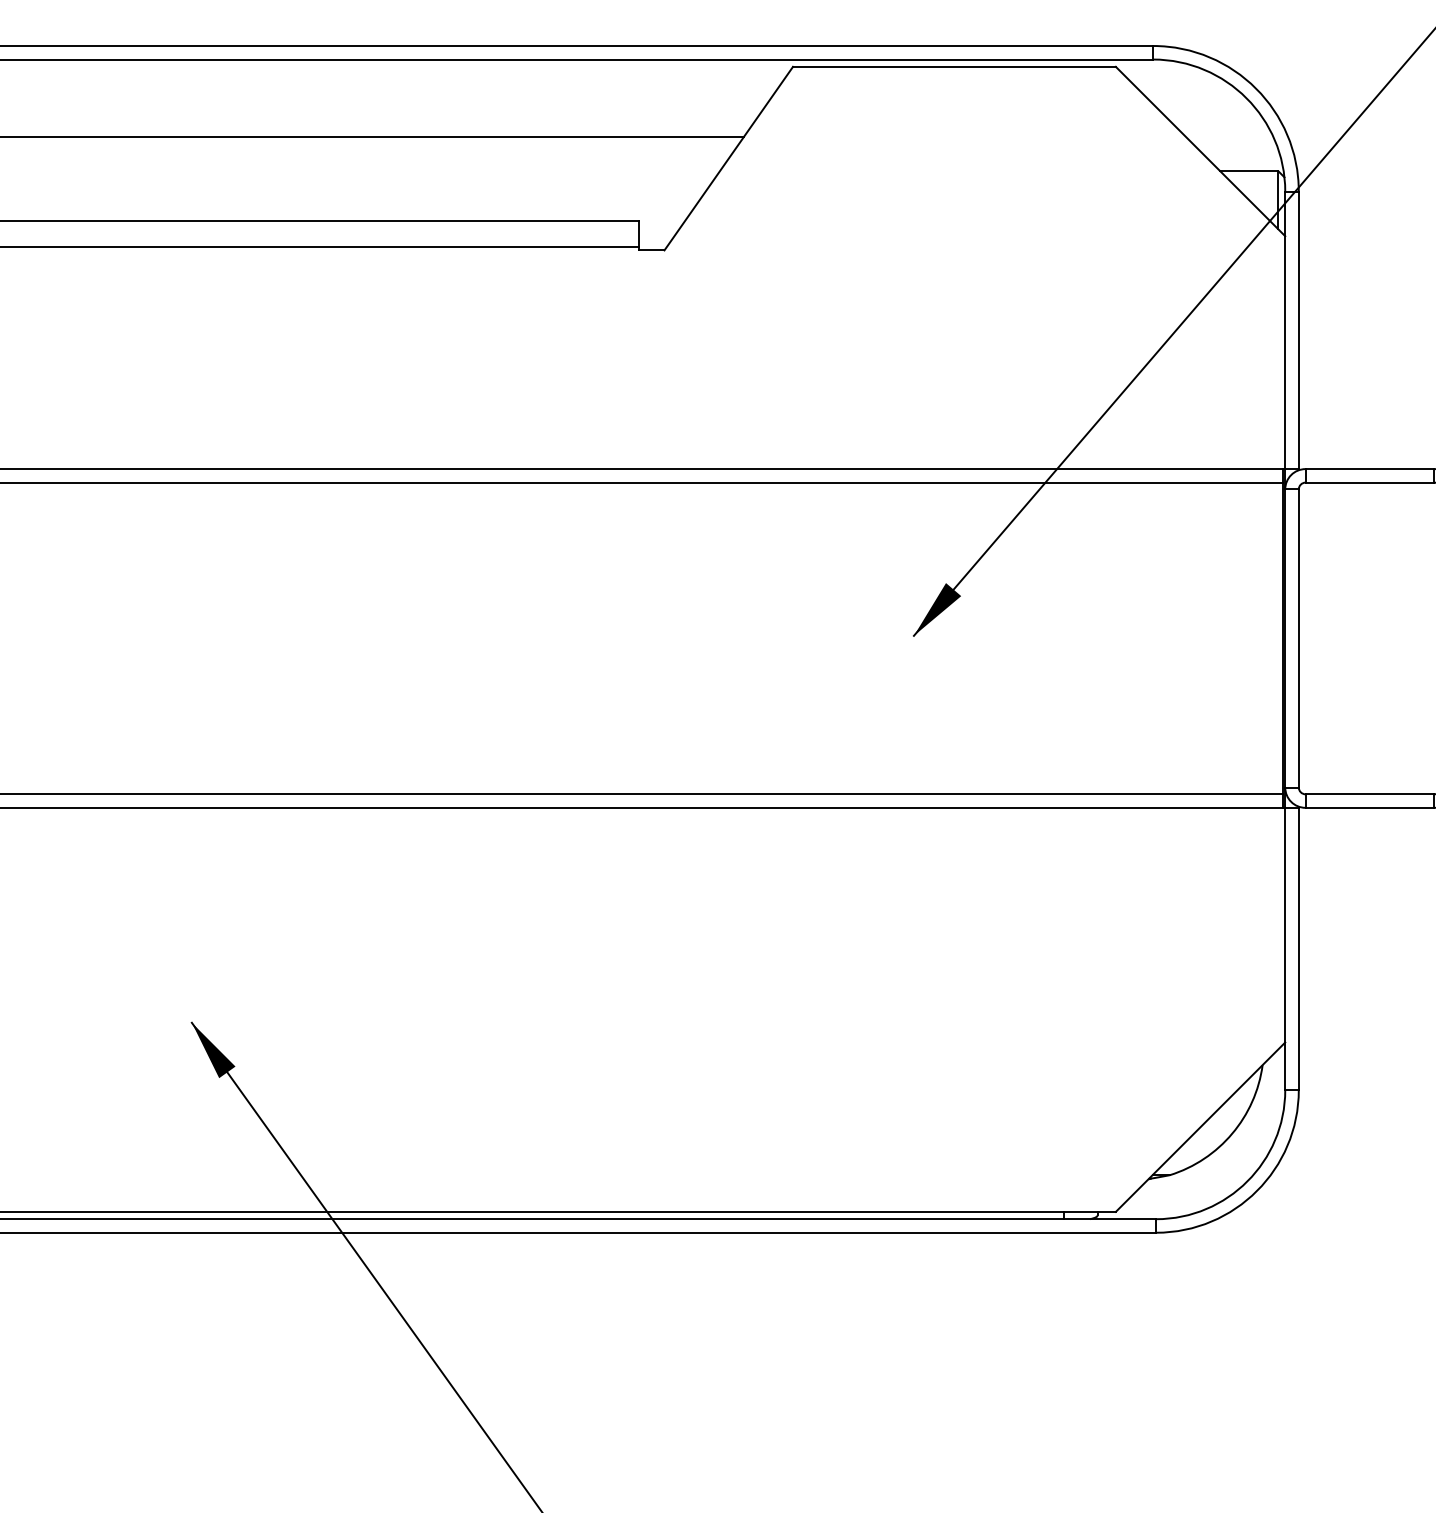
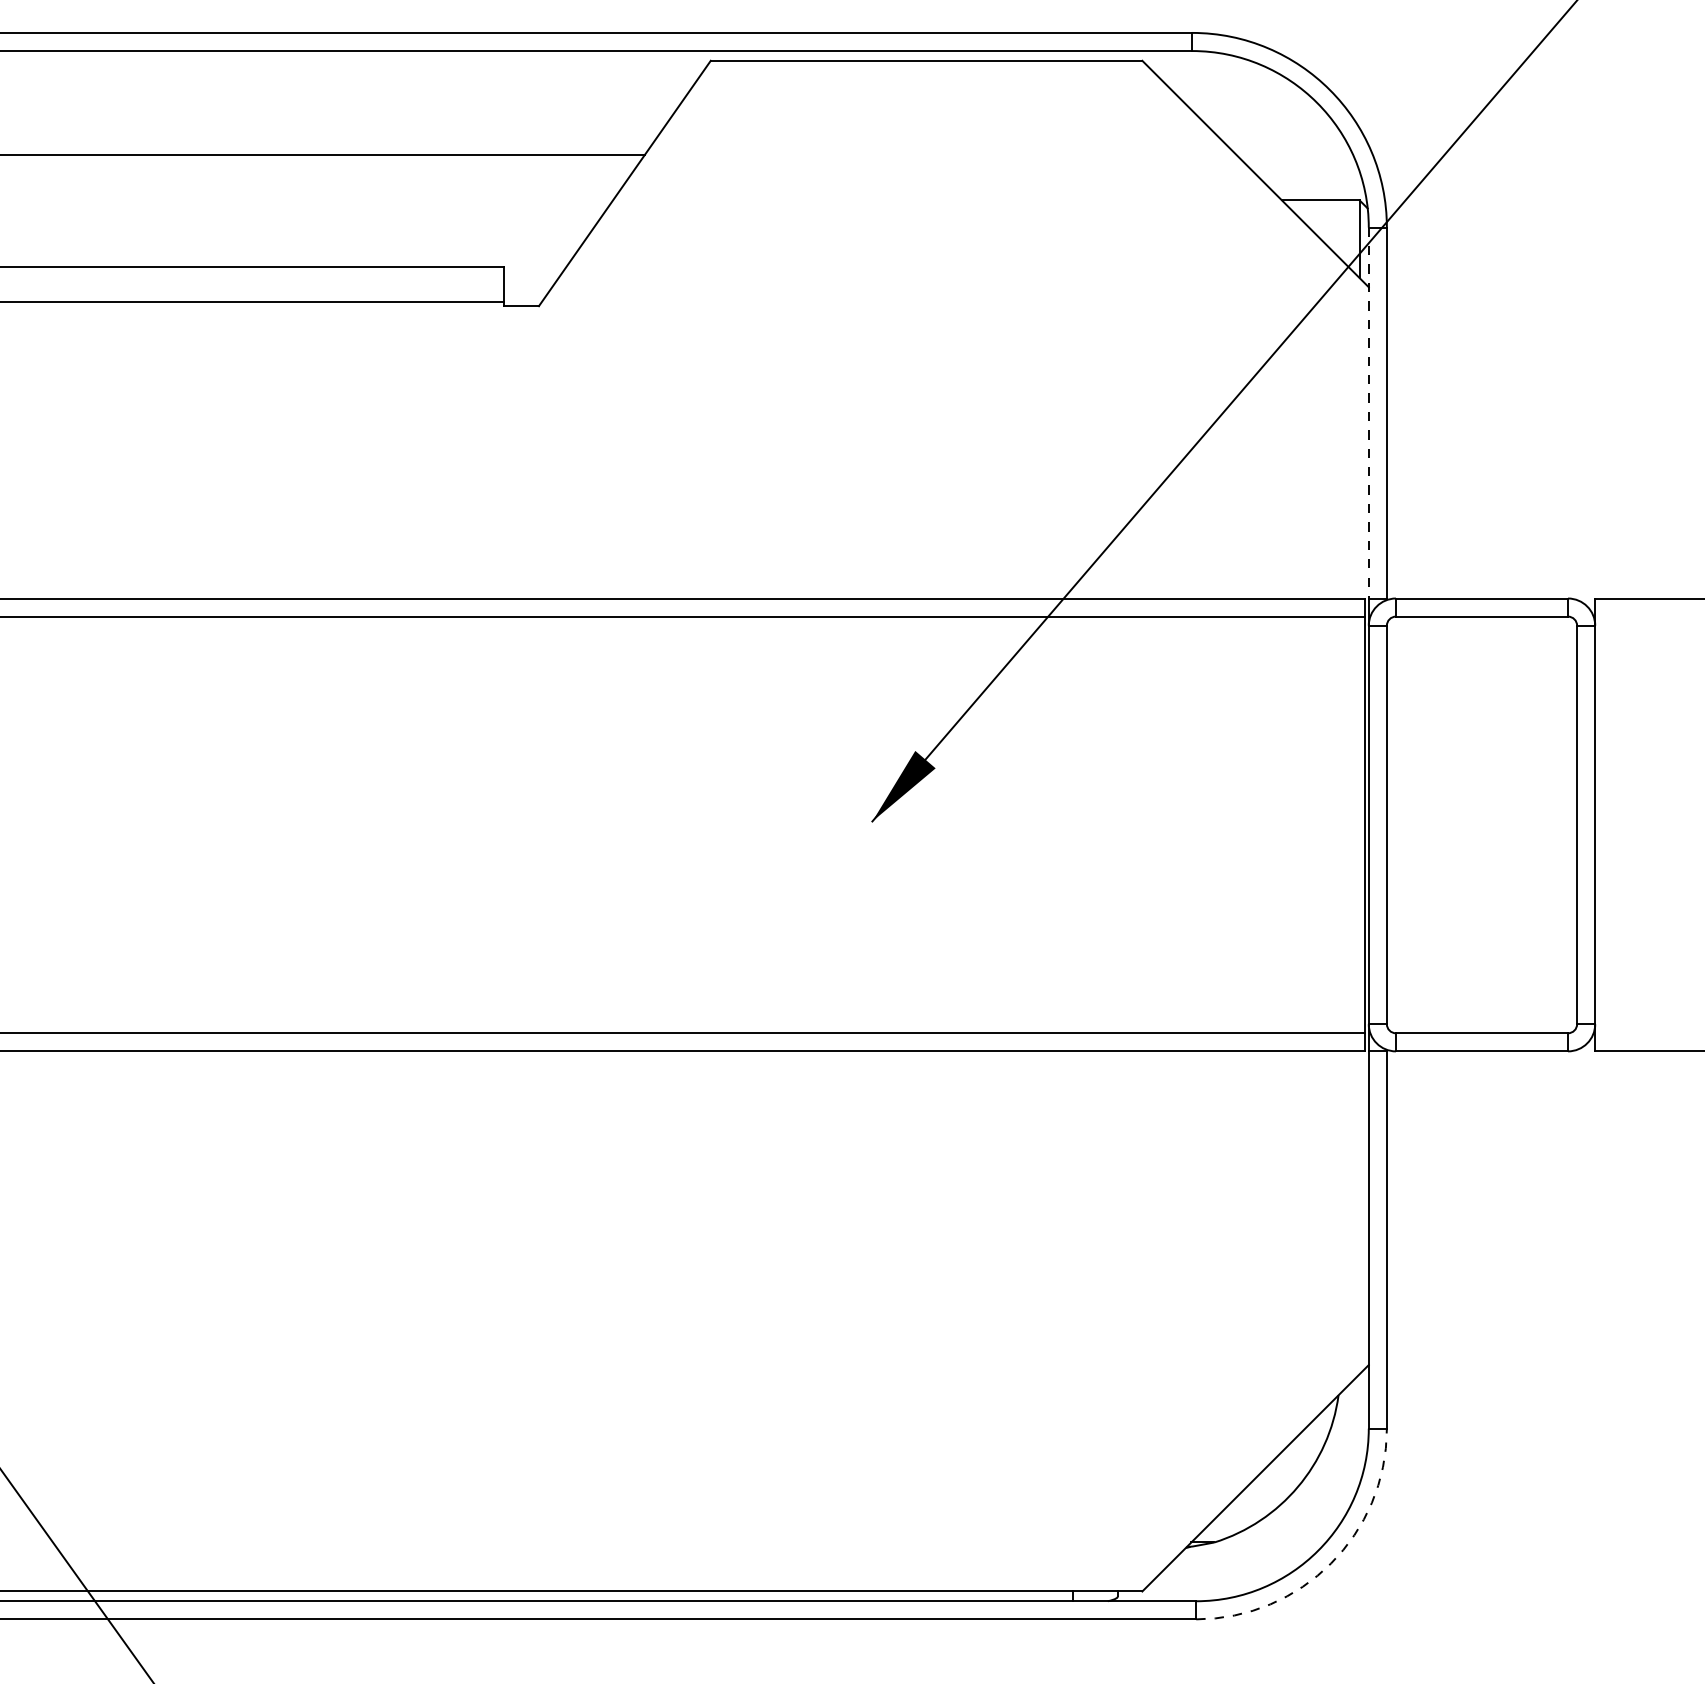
line: (1285, 330) -> (1369, 413), solid -> dashed
arc: (1257, 1190) -> (1331, 1562), solid -> dashed

